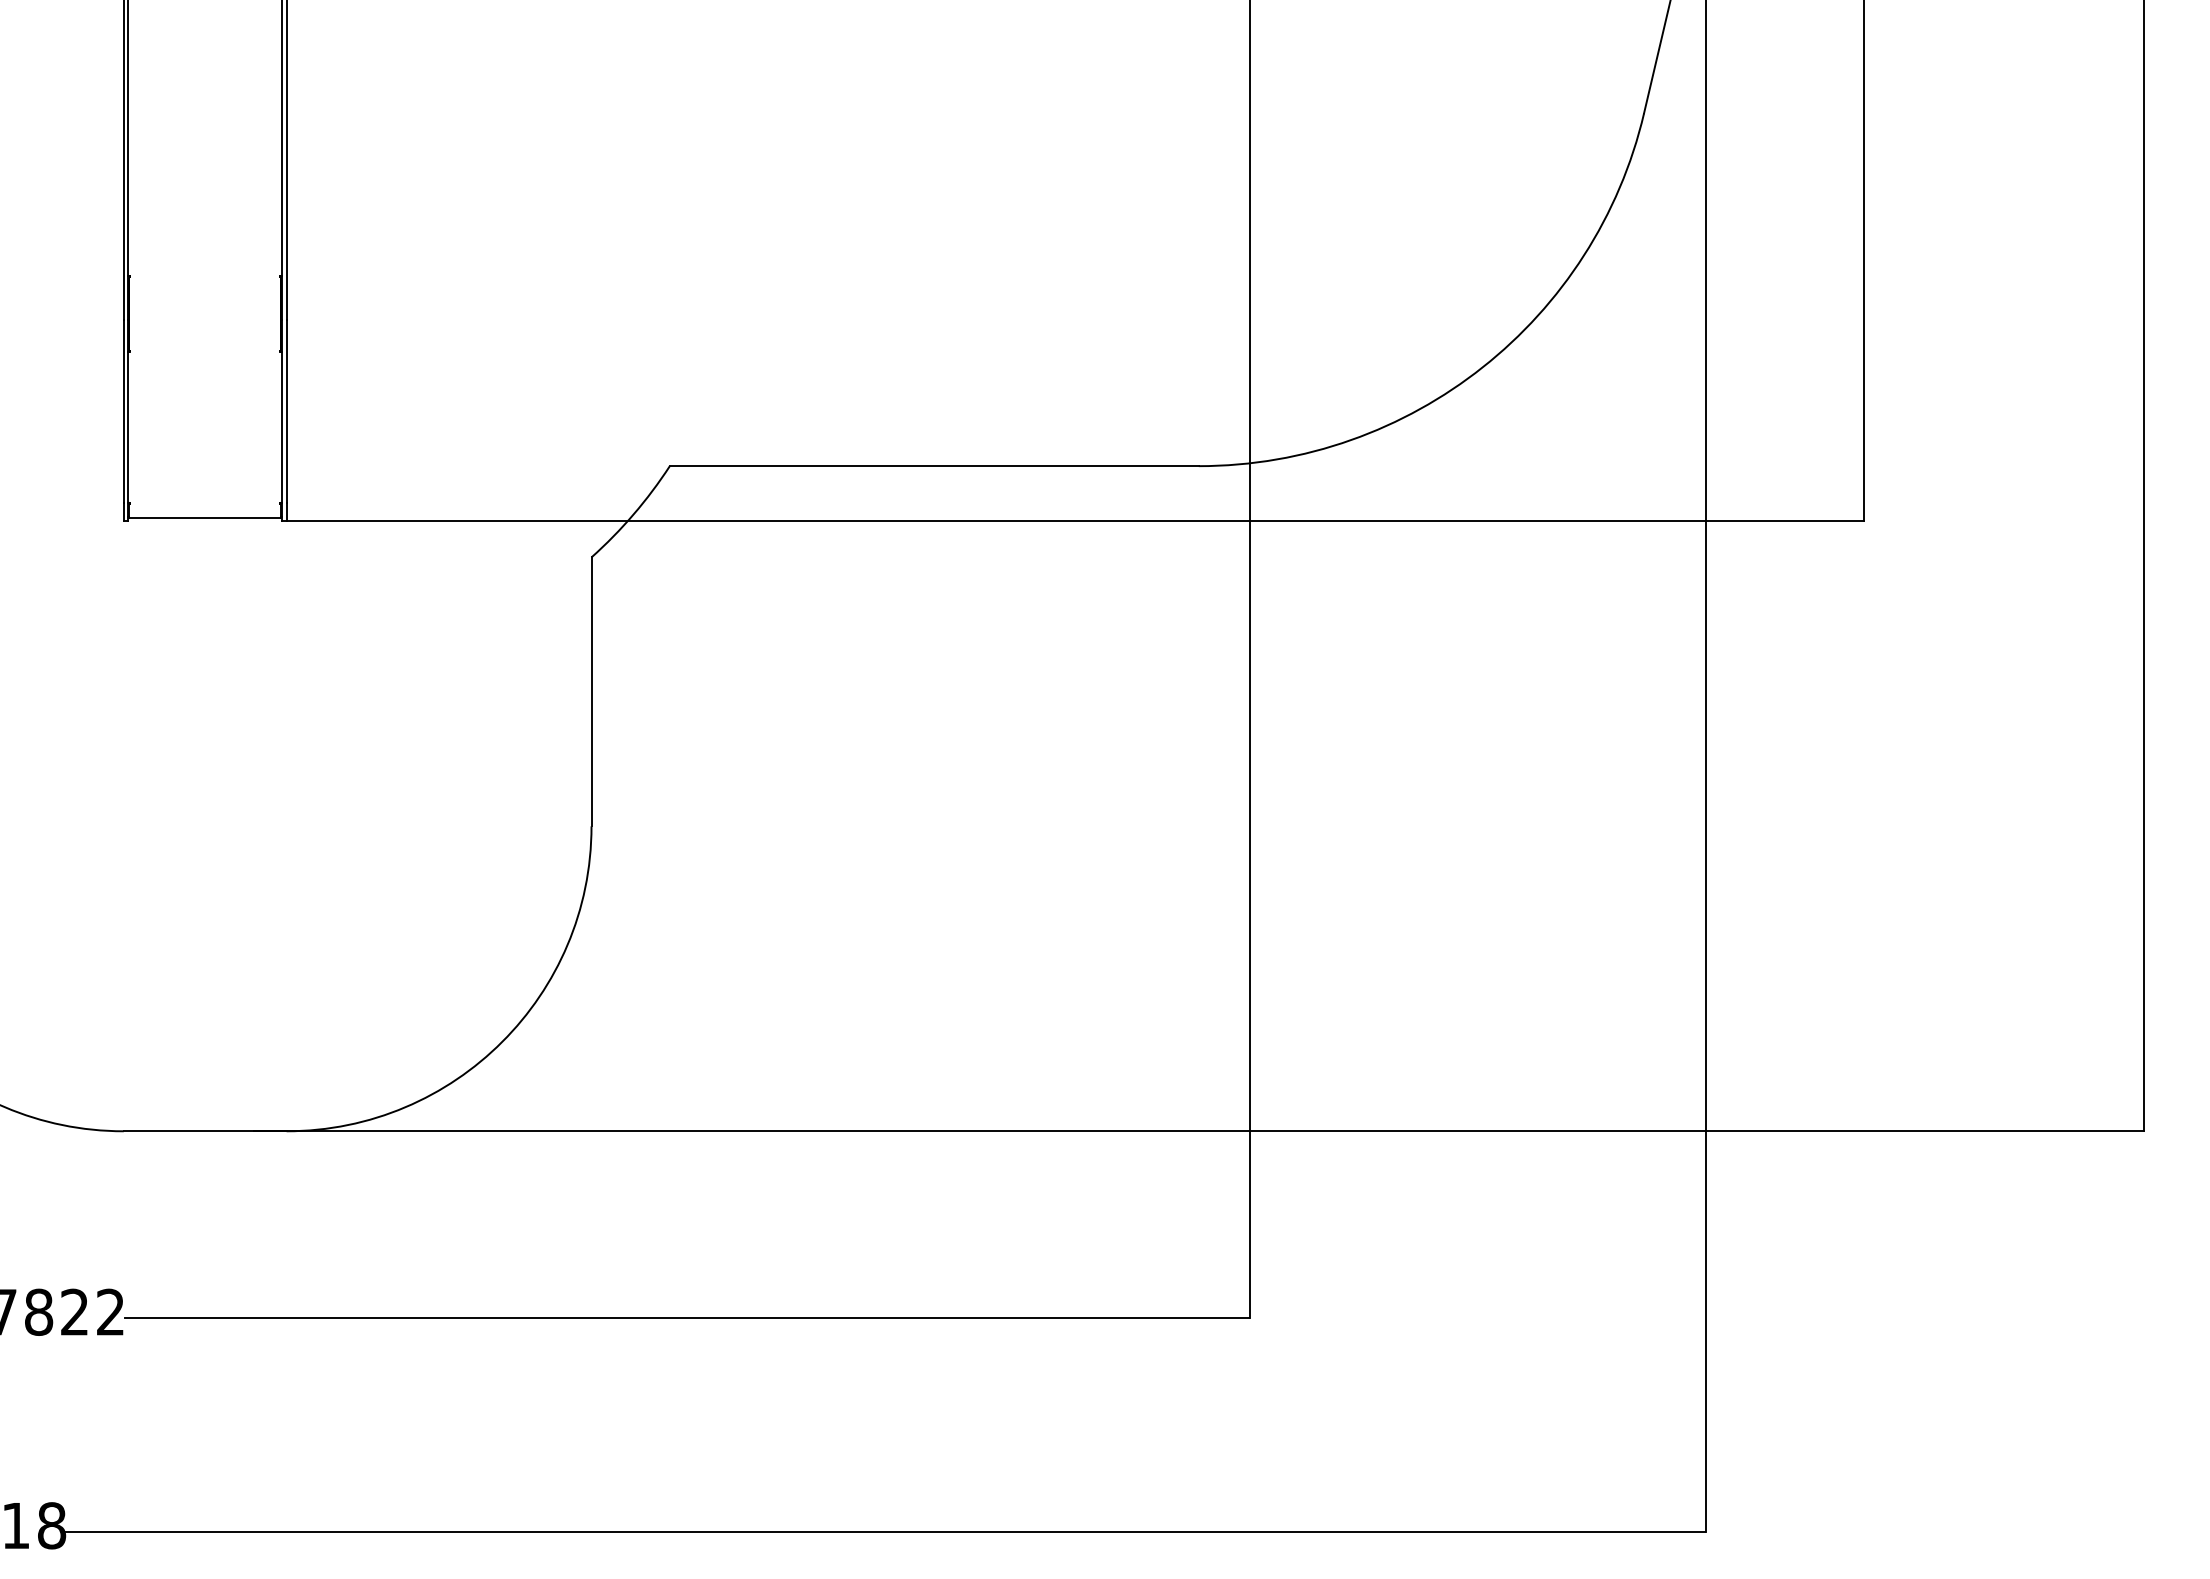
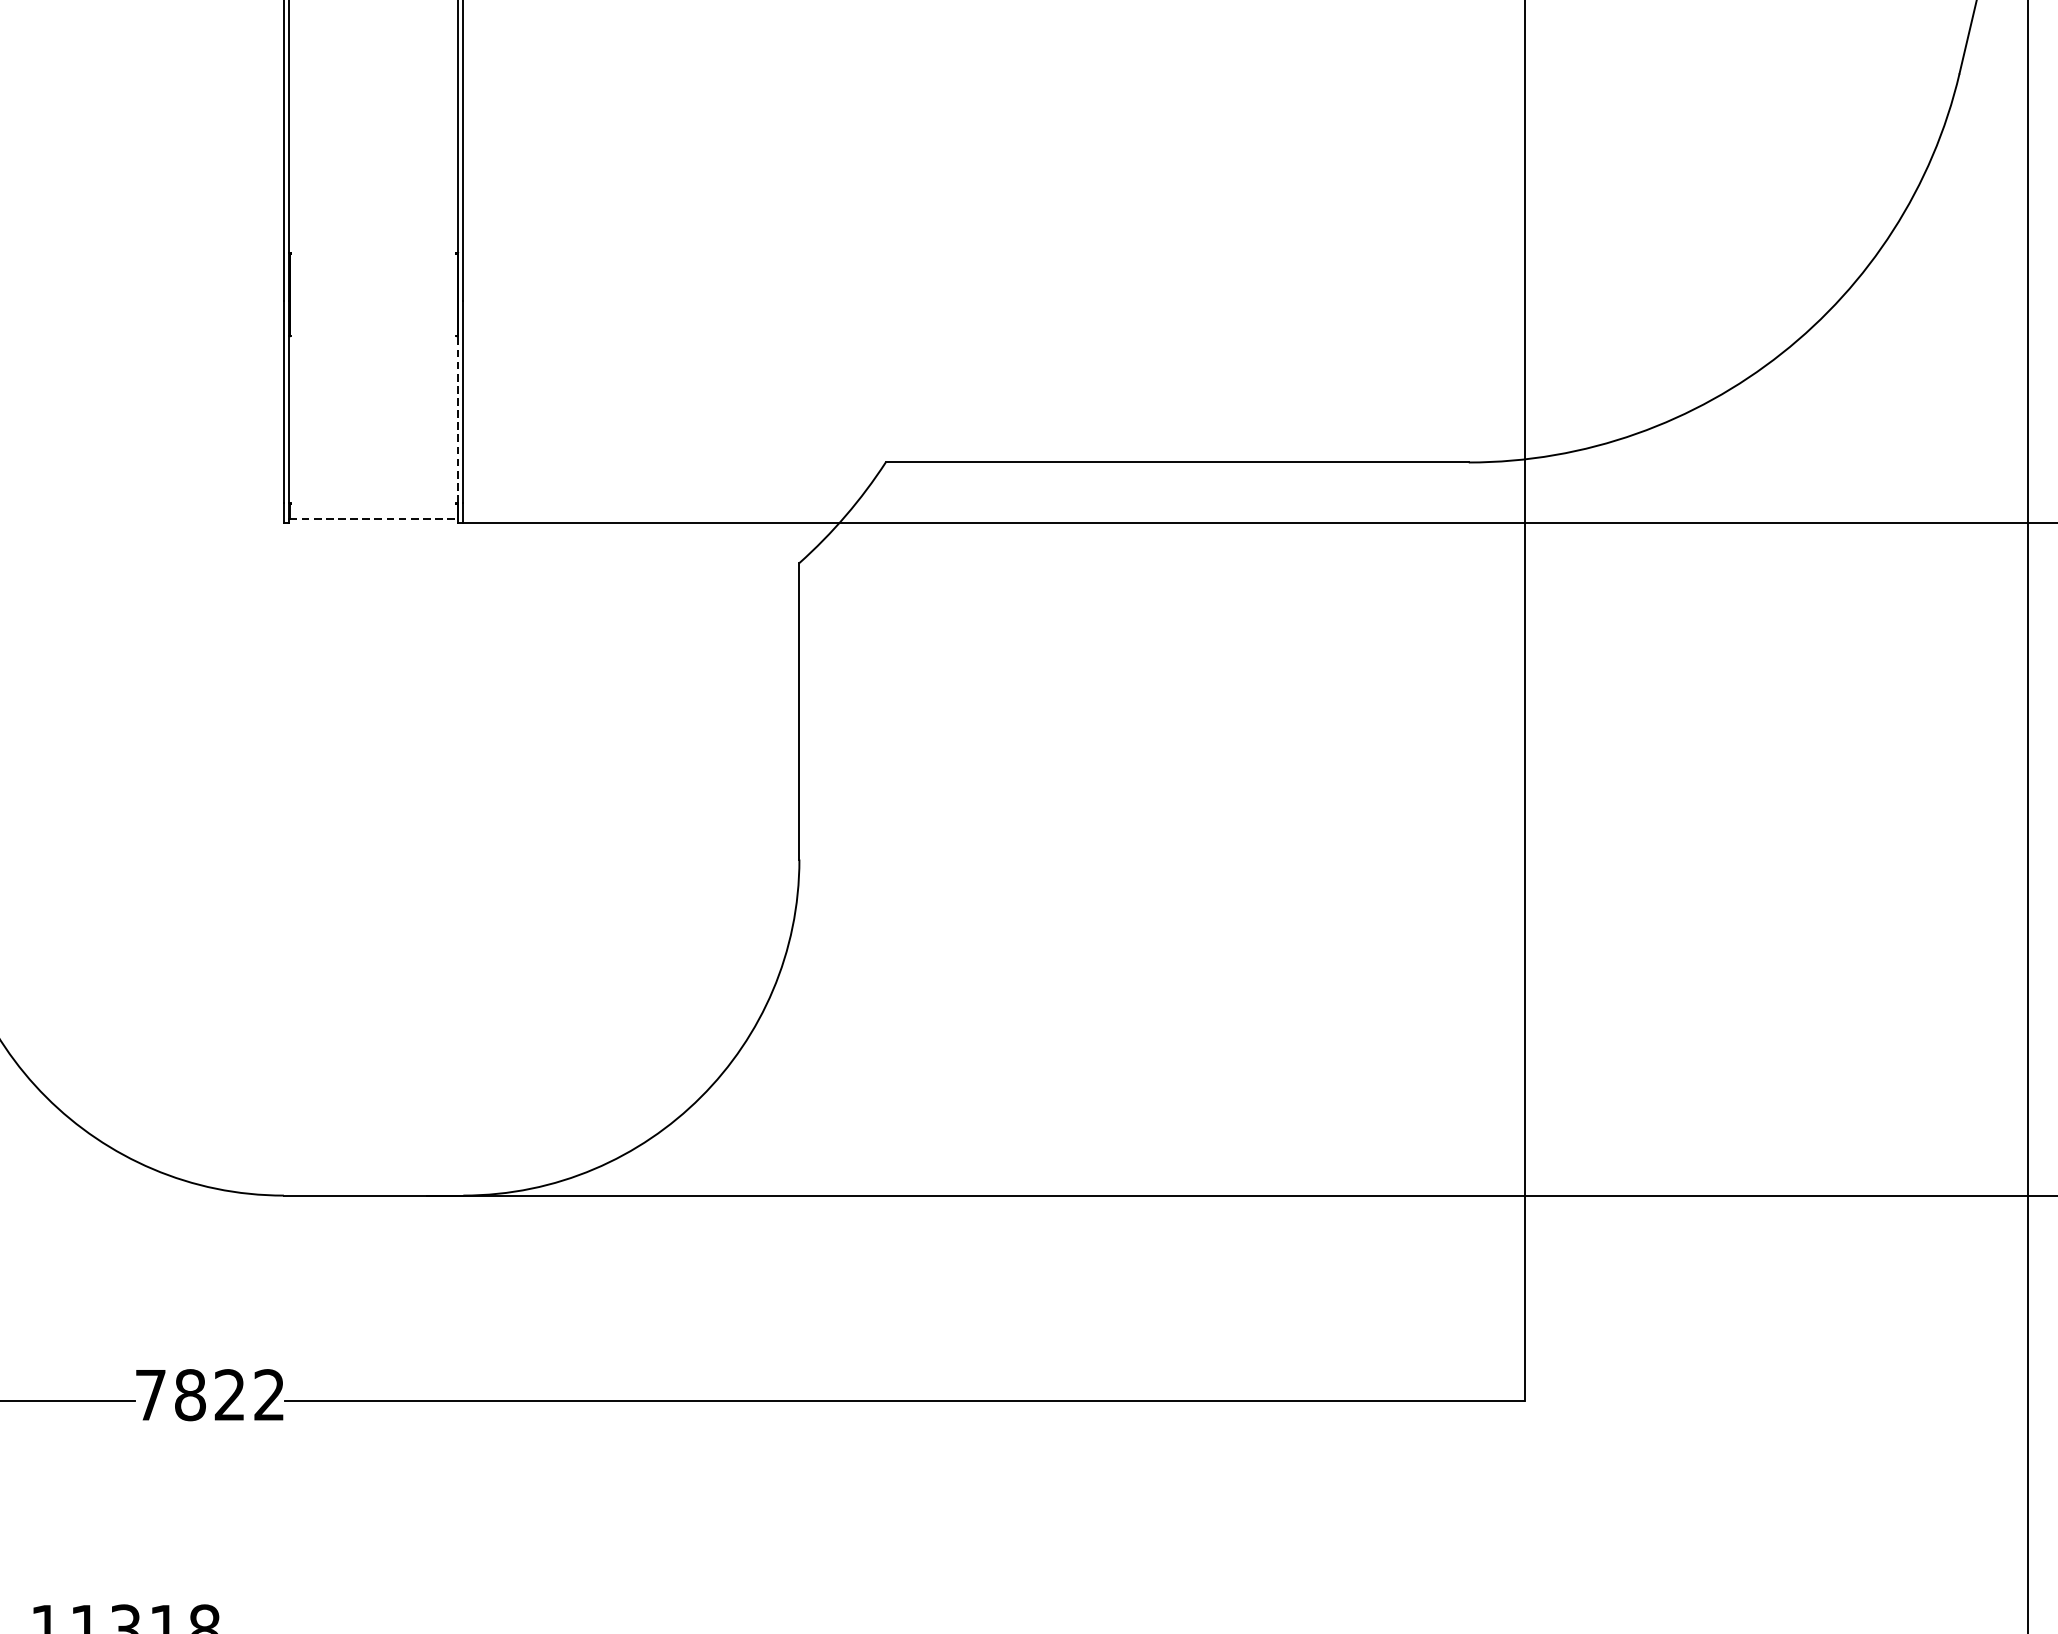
line: (282, 411) -> (458, 402), solid -> dashed
line: (205, 517) -> (373, 519), solid -> dashed

